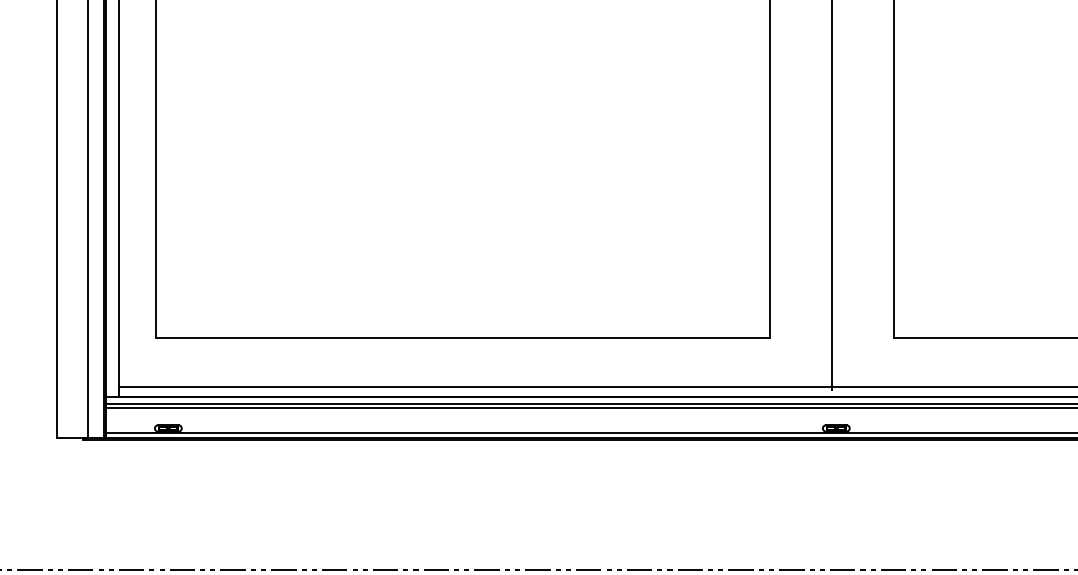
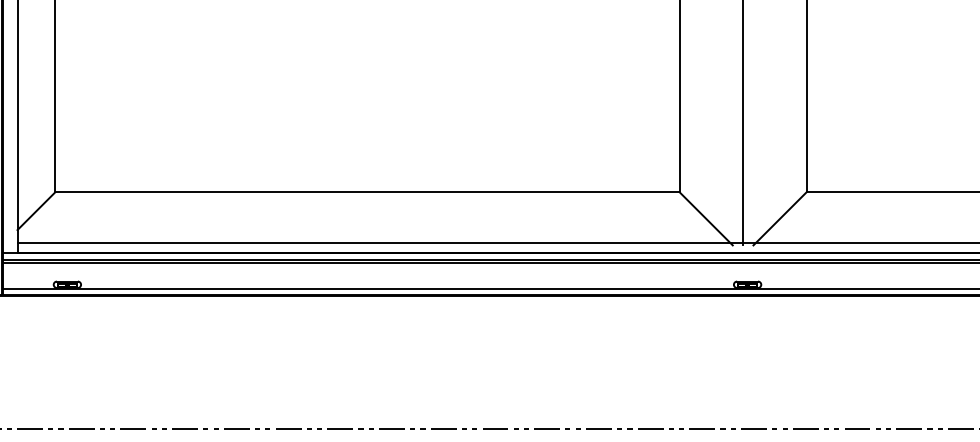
line: (137, 355) -> (35, 210), added
line: (795, 363) -> (706, 218), added
line: (868, 363) -> (780, 218), added

